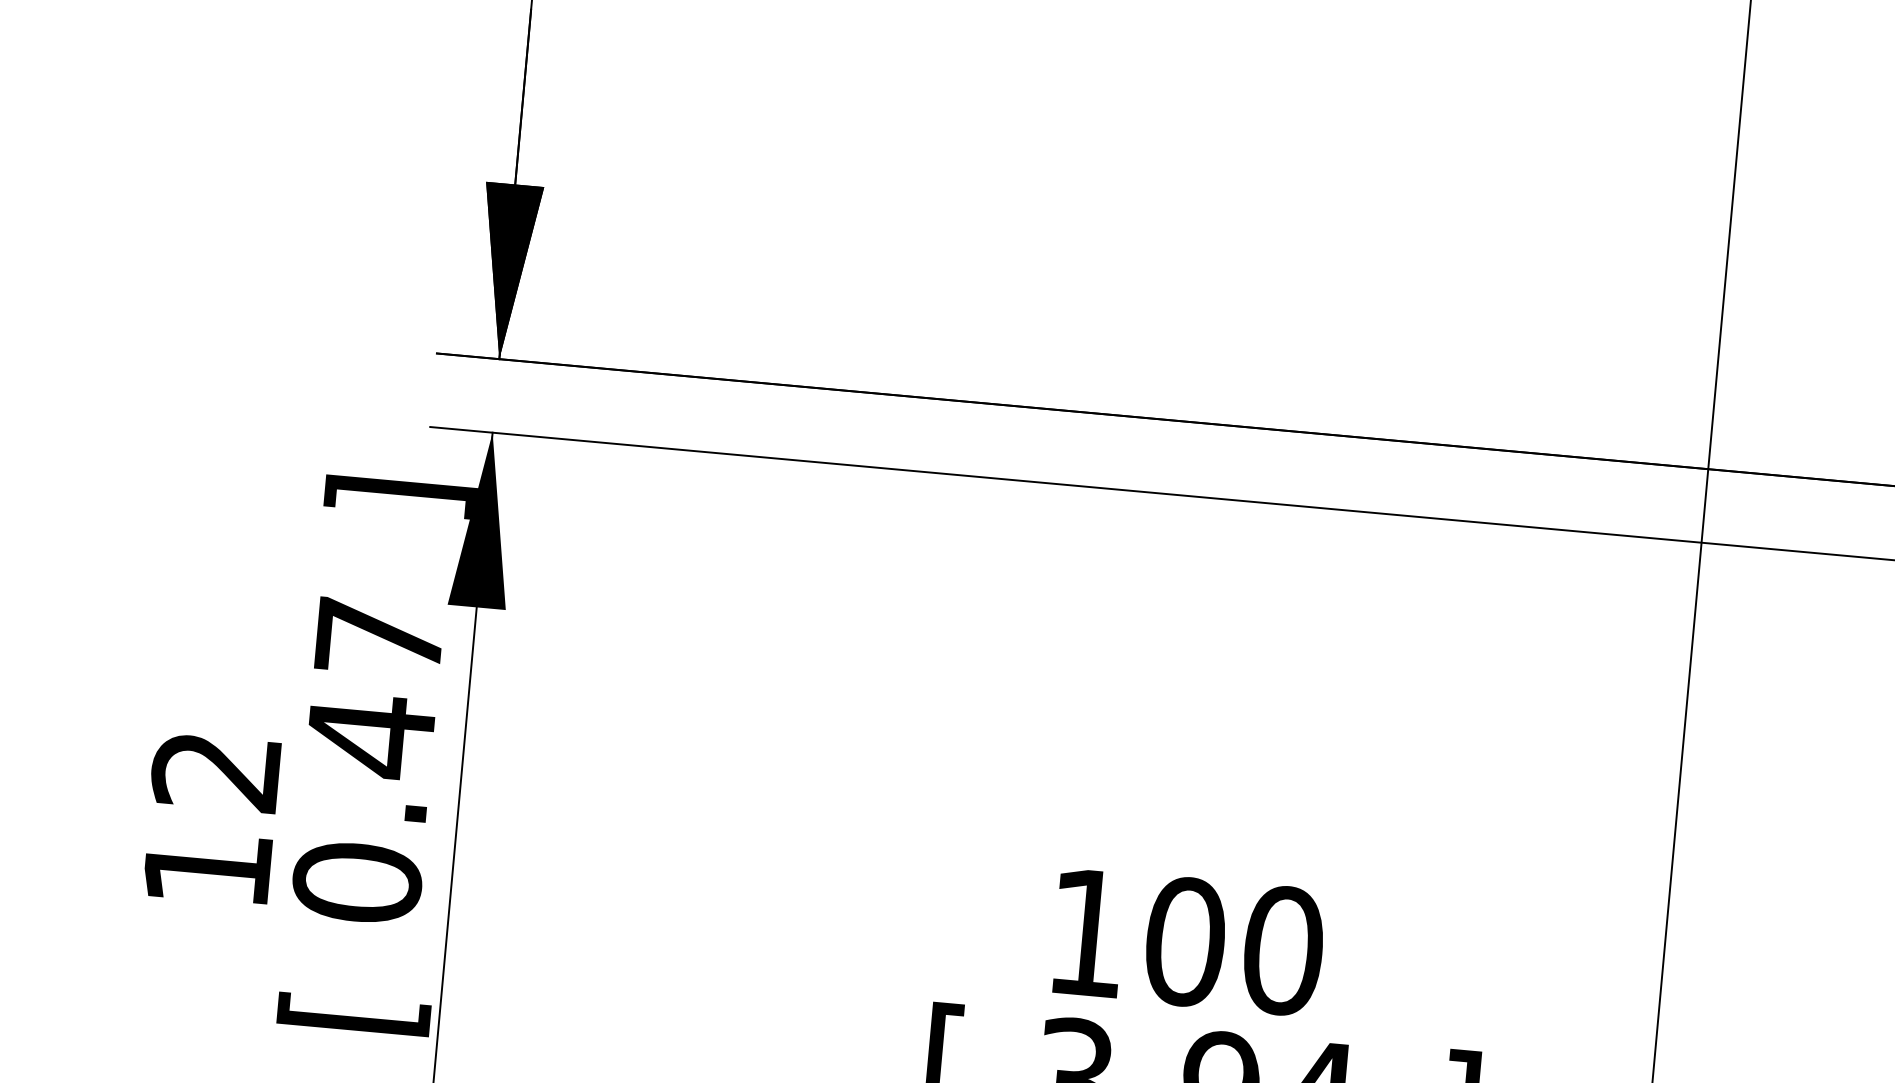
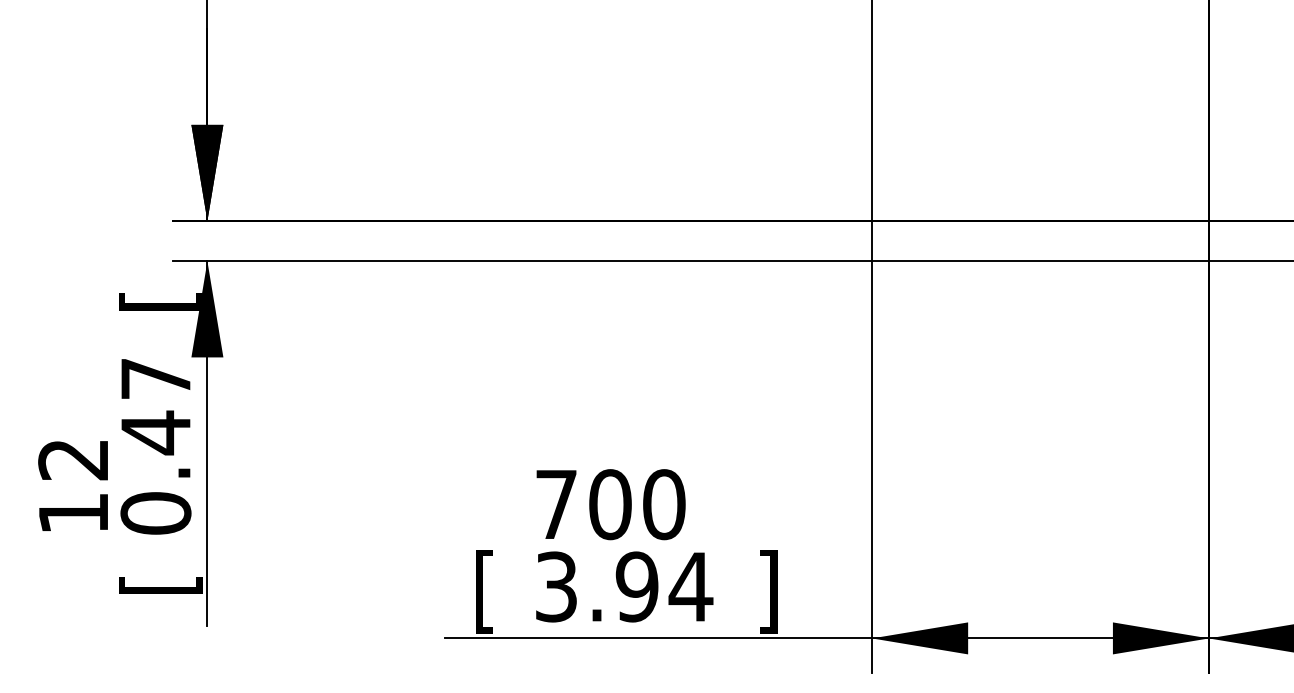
text: (400, 497) -> (160, 301), ] -> [
text: (1087, 932) -> (556, 504), 100 -> 700

